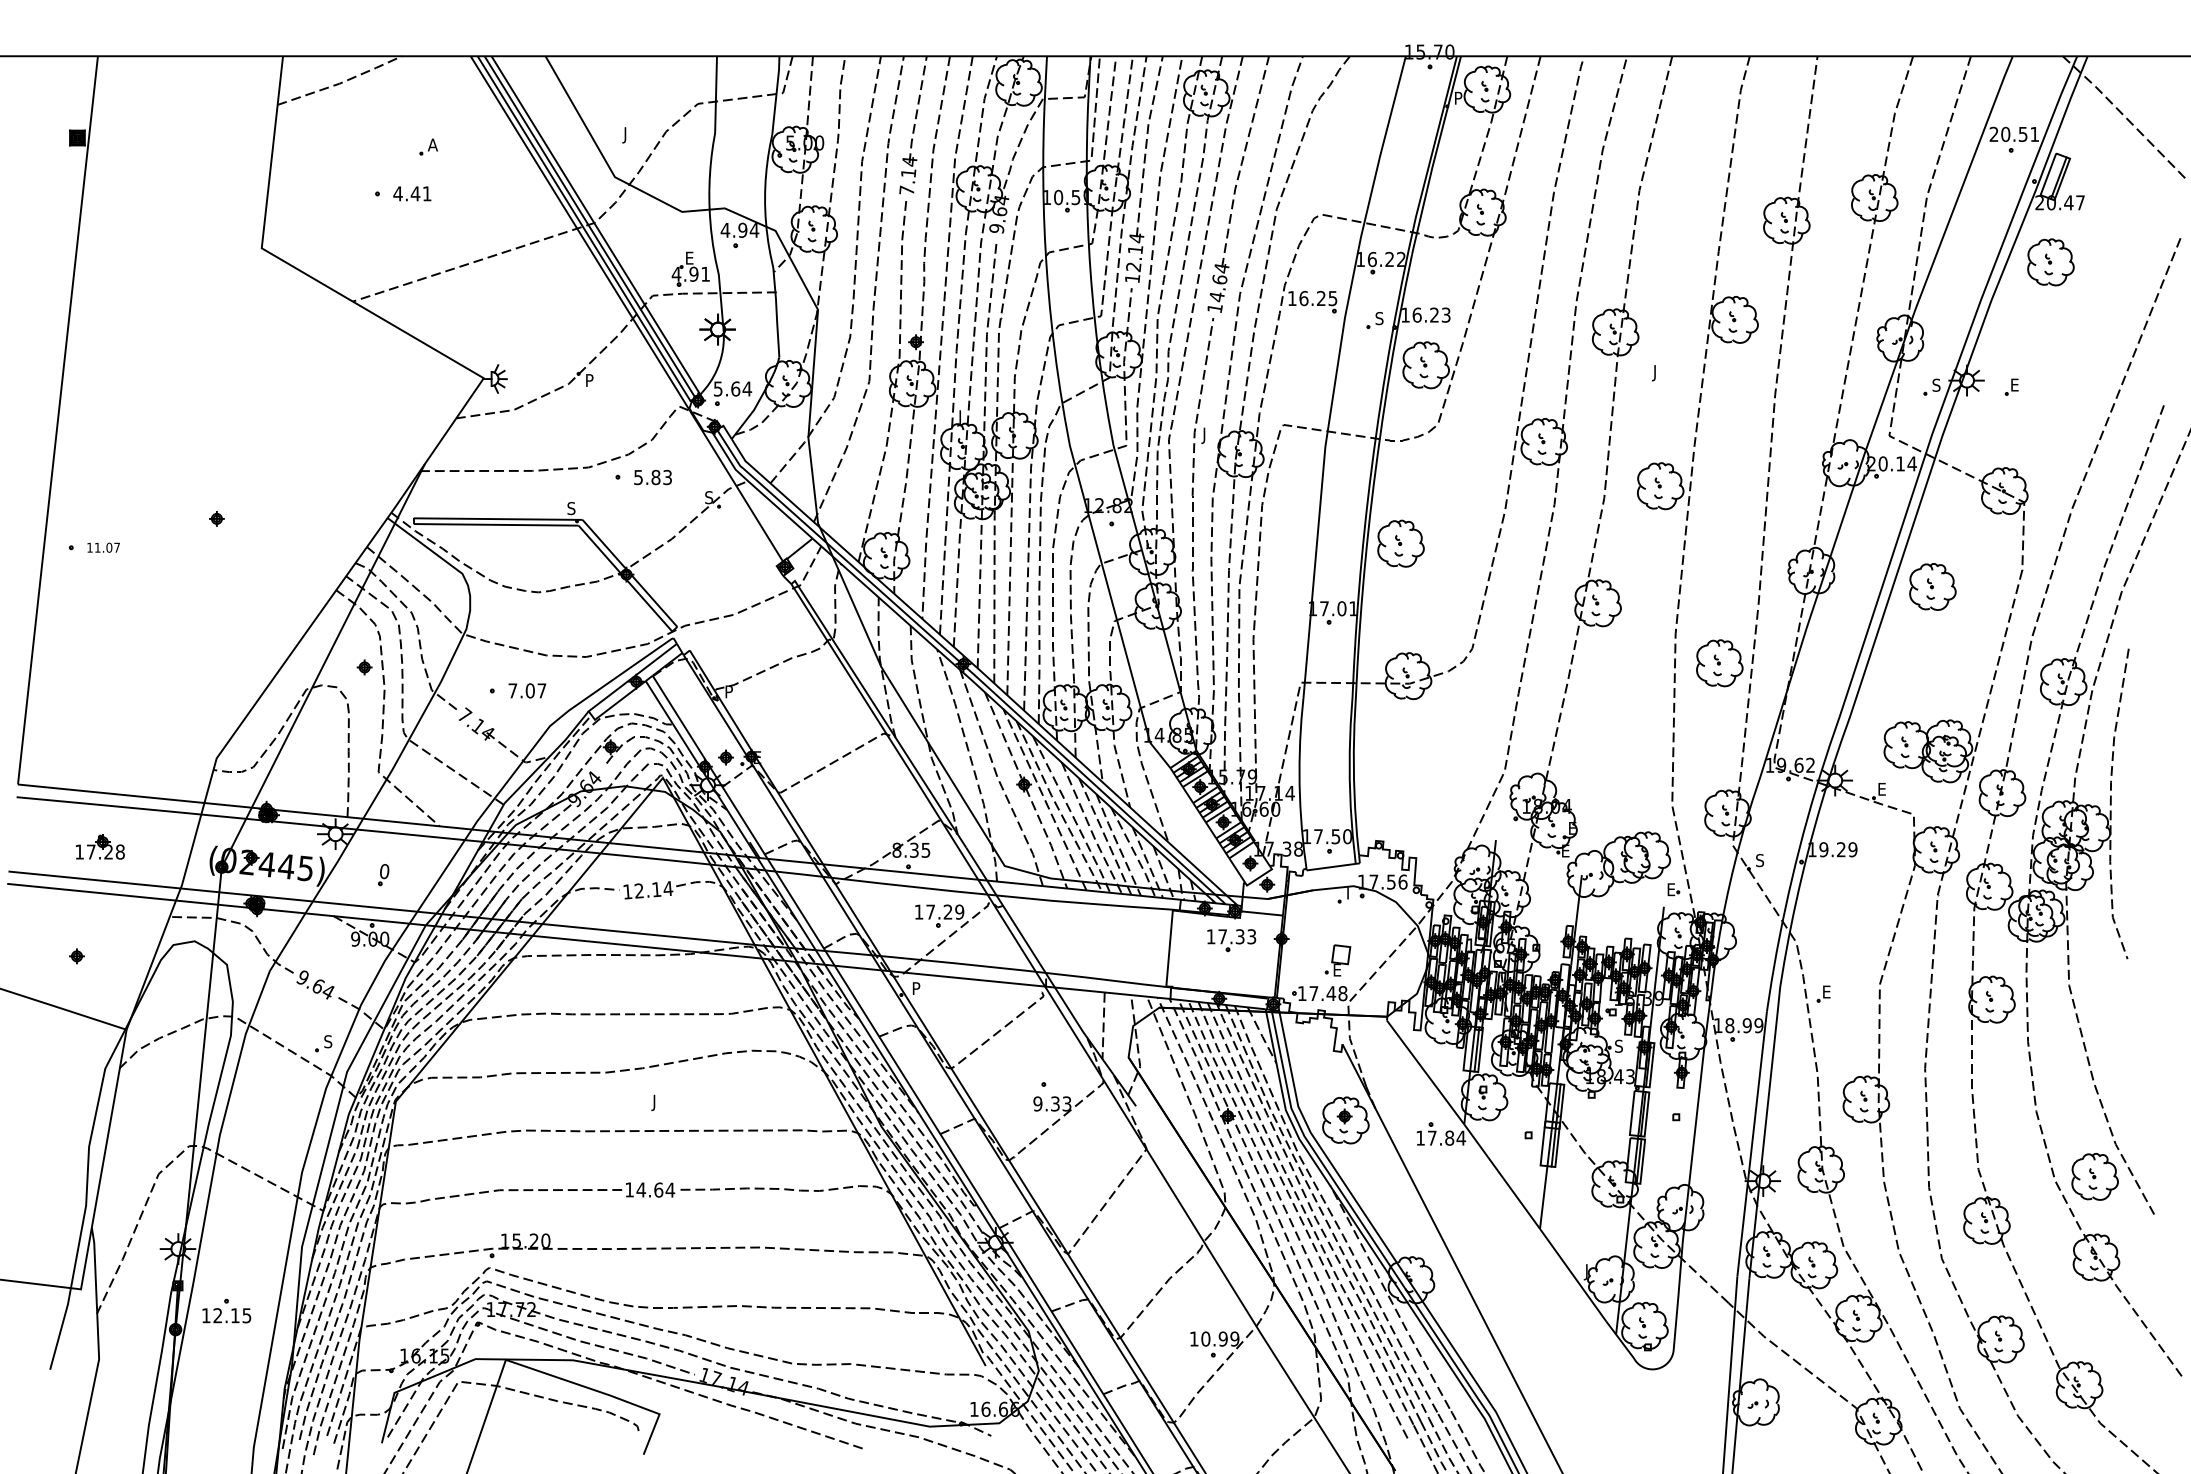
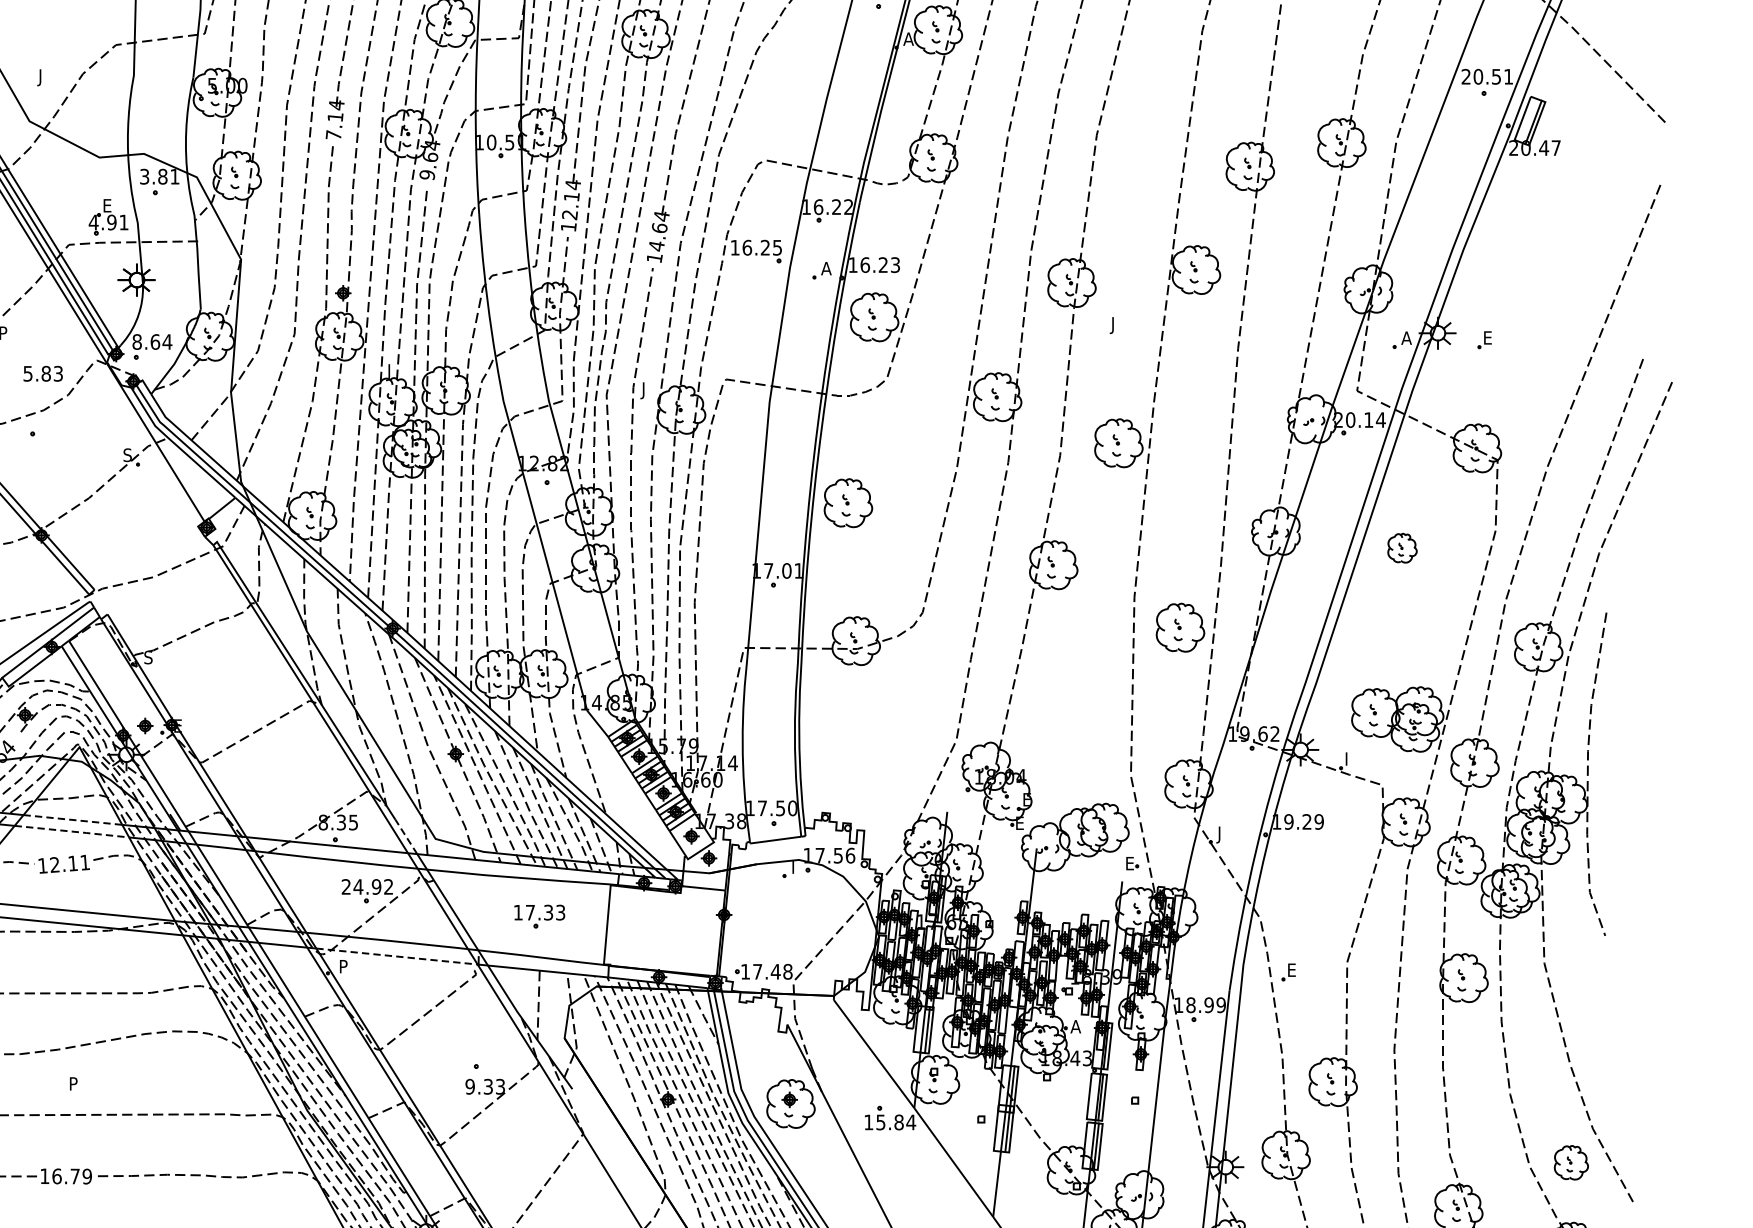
text: (1458, 97) -> (908, 38), P -> A
text: (739, 229) -> (159, 175), 4.94 -> 3.81
part: (2050, 262) -> (1524, 210), removed
text: (1379, 318) -> (825, 268), S -> A
text: (1936, 384) -> (1406, 337), S -> A
text: (717, 388) -> (136, 341), 5.64 -> 8.64
text: (652, 477) -> (42, 373), moved
part: (1932, 586) -> (1402, 547), size x0.6
text: (729, 691) -> (148, 657), P -> S
text: (1882, 789) -> (1349, 759), E -> I
line: (656, 847) -> (72, 819), solid -> dashed
line: (656, 859) -> (72, 832), solid -> dashed
text: (1759, 861) -> (1221, 834), S -> J
line: (976, 864) -> (406, 837), solid -> dashed
text: (668, 888) -> (85, 862), 12.14 -> 12.11
text: (939, 911) -> (367, 886), 17.29 -> 24.92
part: (1231, 940) -> (539, 916), moved
part: (1337, 960) -> (782, 937), removed
line: (967, 978) -> (396, 956), solid -> dashed
text: (1619, 1045) -> (1076, 1025), S -> A
text: (656, 1102) -> (72, 1085), J -> P
text: (1431, 1137) -> (880, 1121), 17.84 -> 15.84
part: (2094, 1176) -> (1570, 1162), size x0.7
text: (655, 1189) -> (71, 1175), 14.64 -> 16.79

